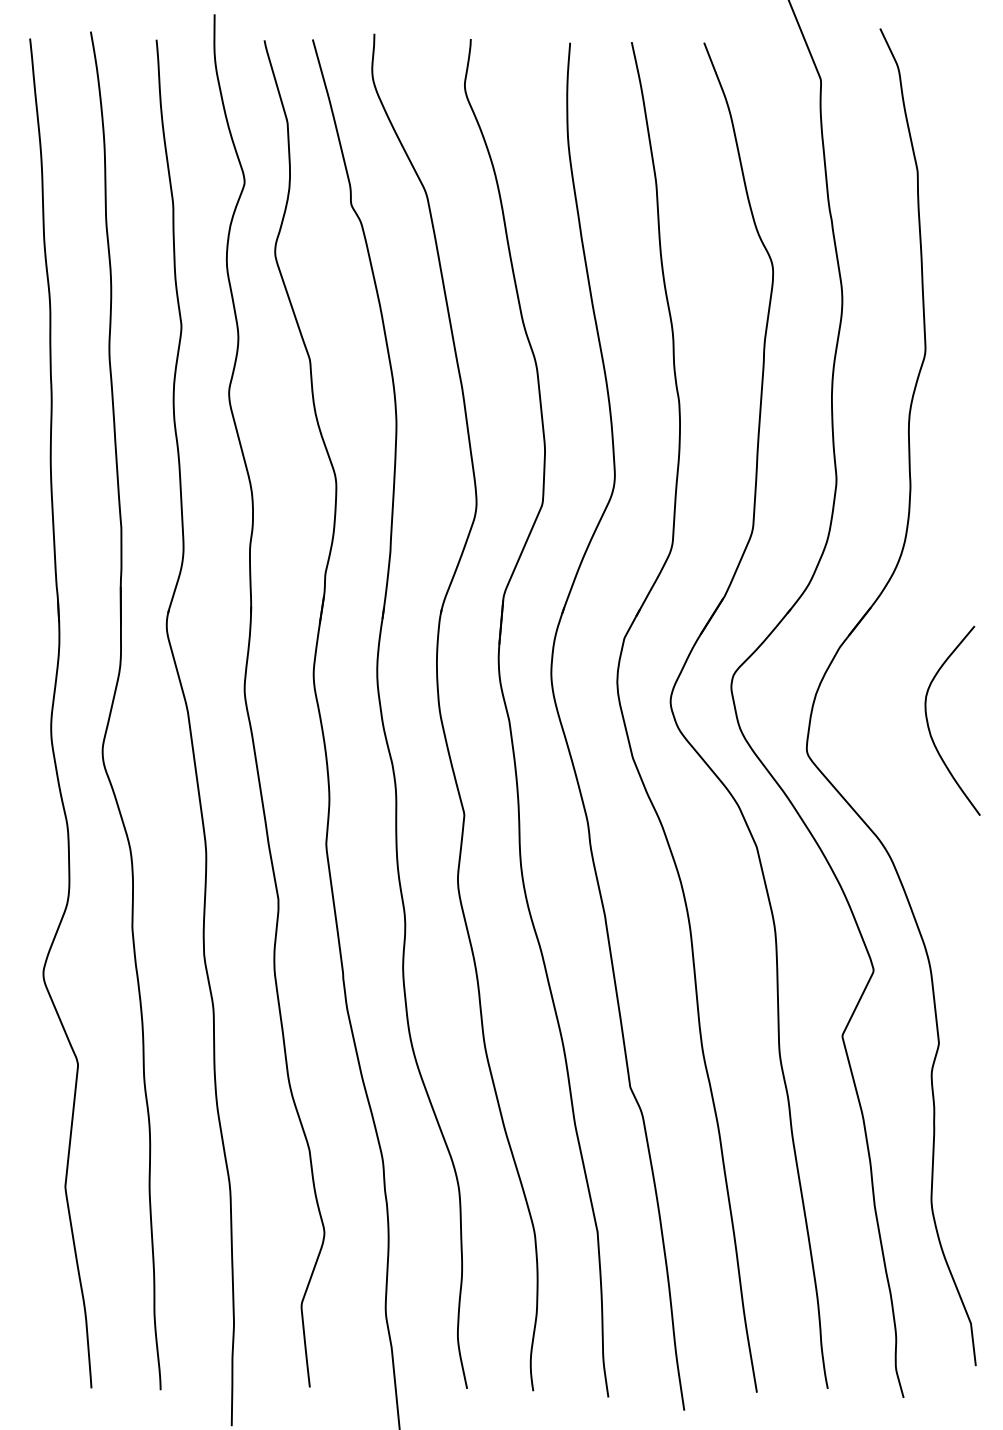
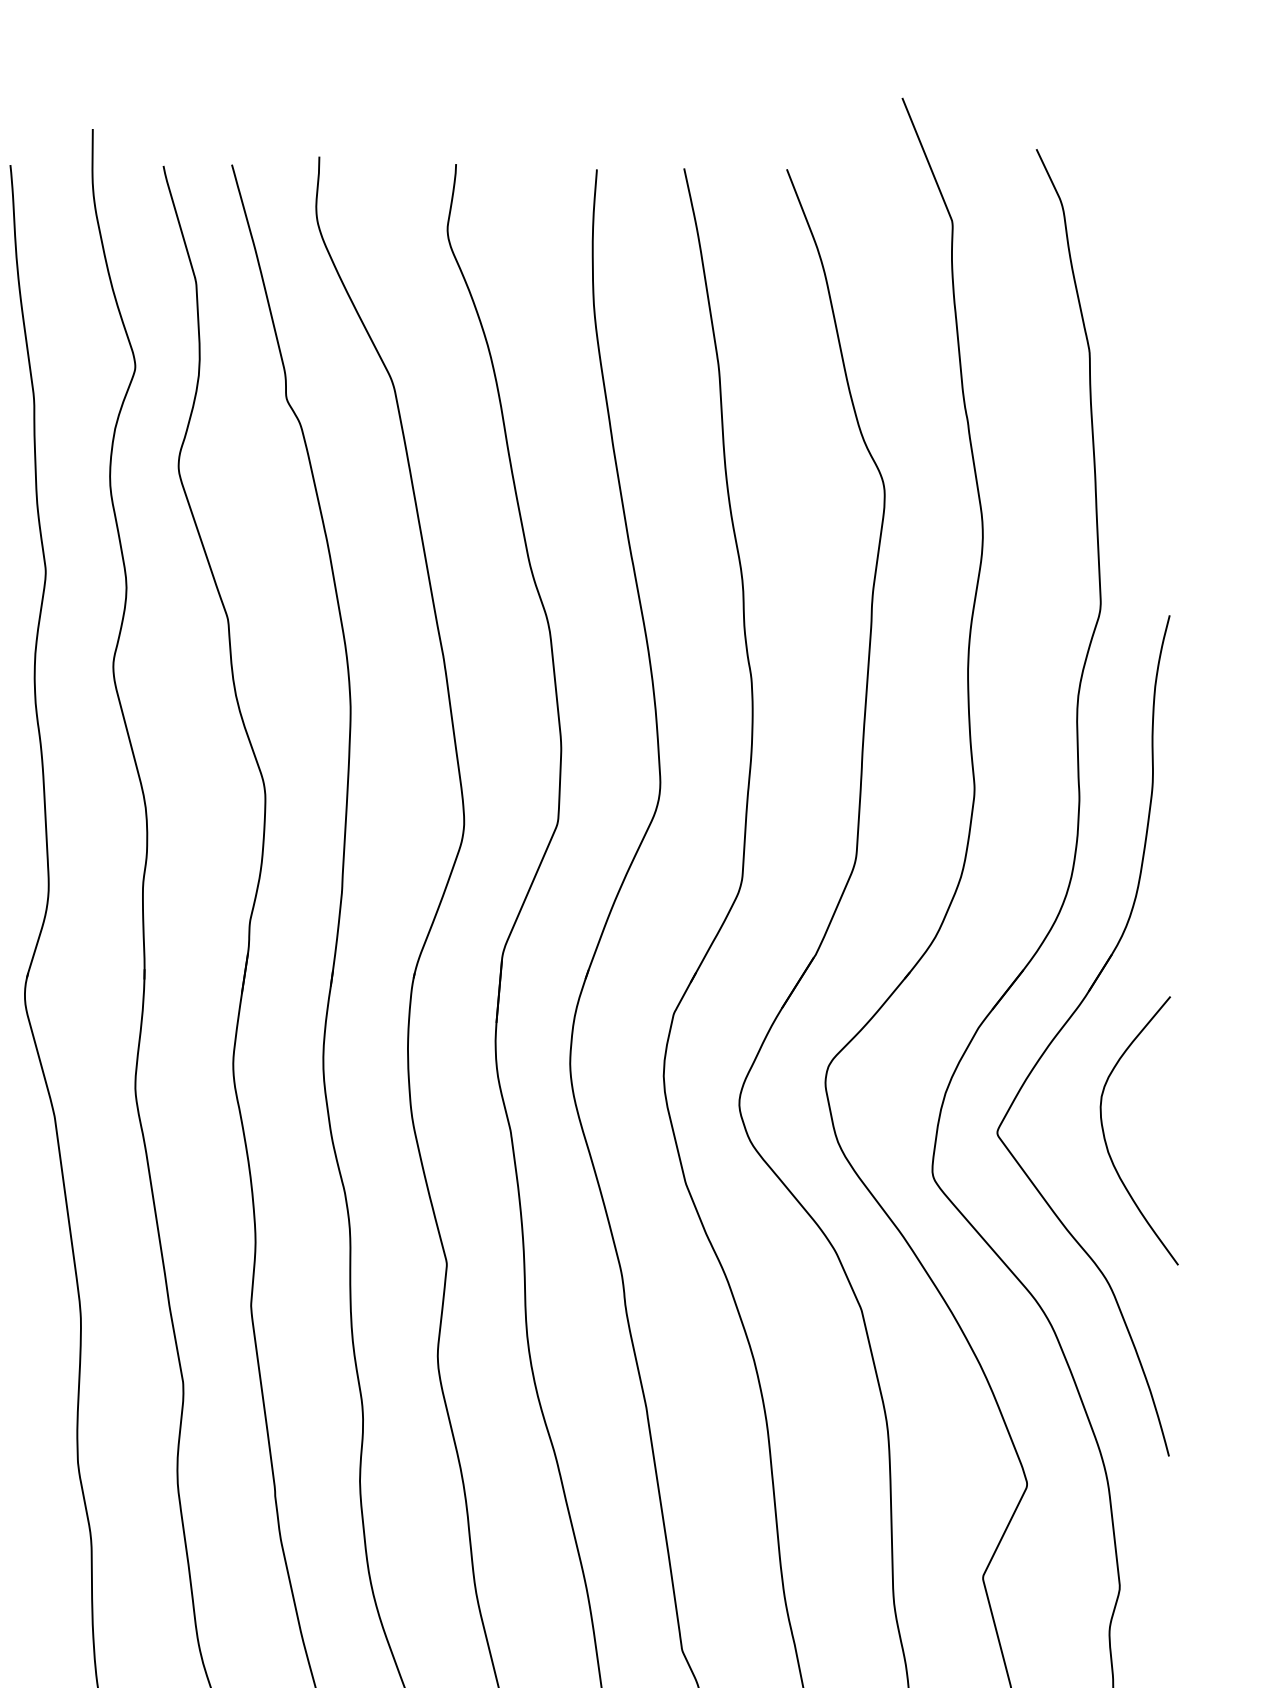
part: (900, 647) -> (1065, 1026), added

